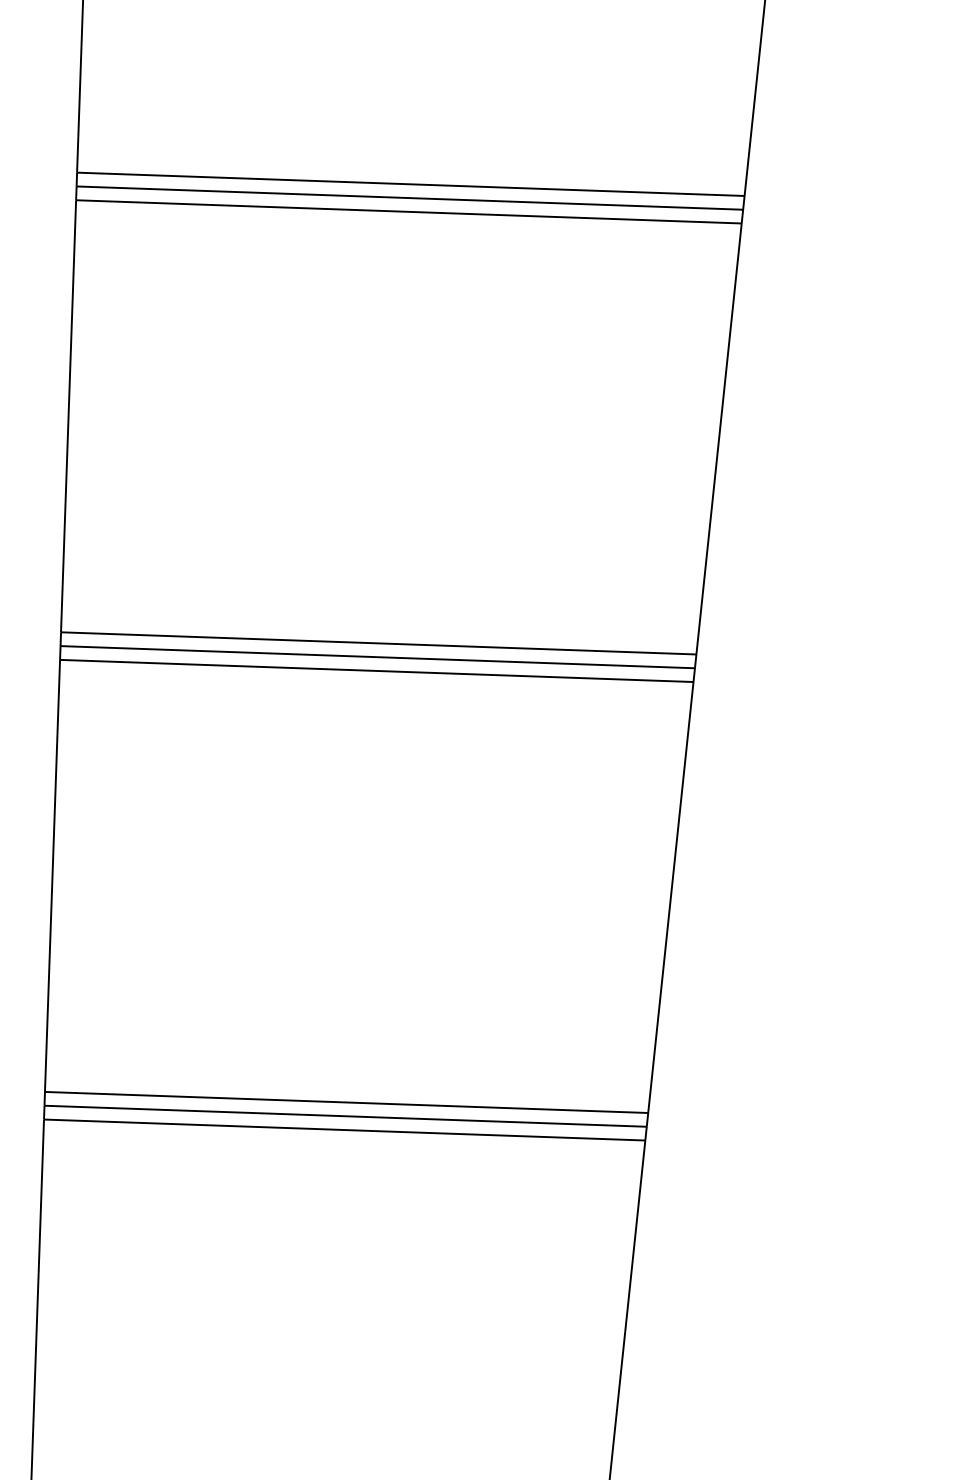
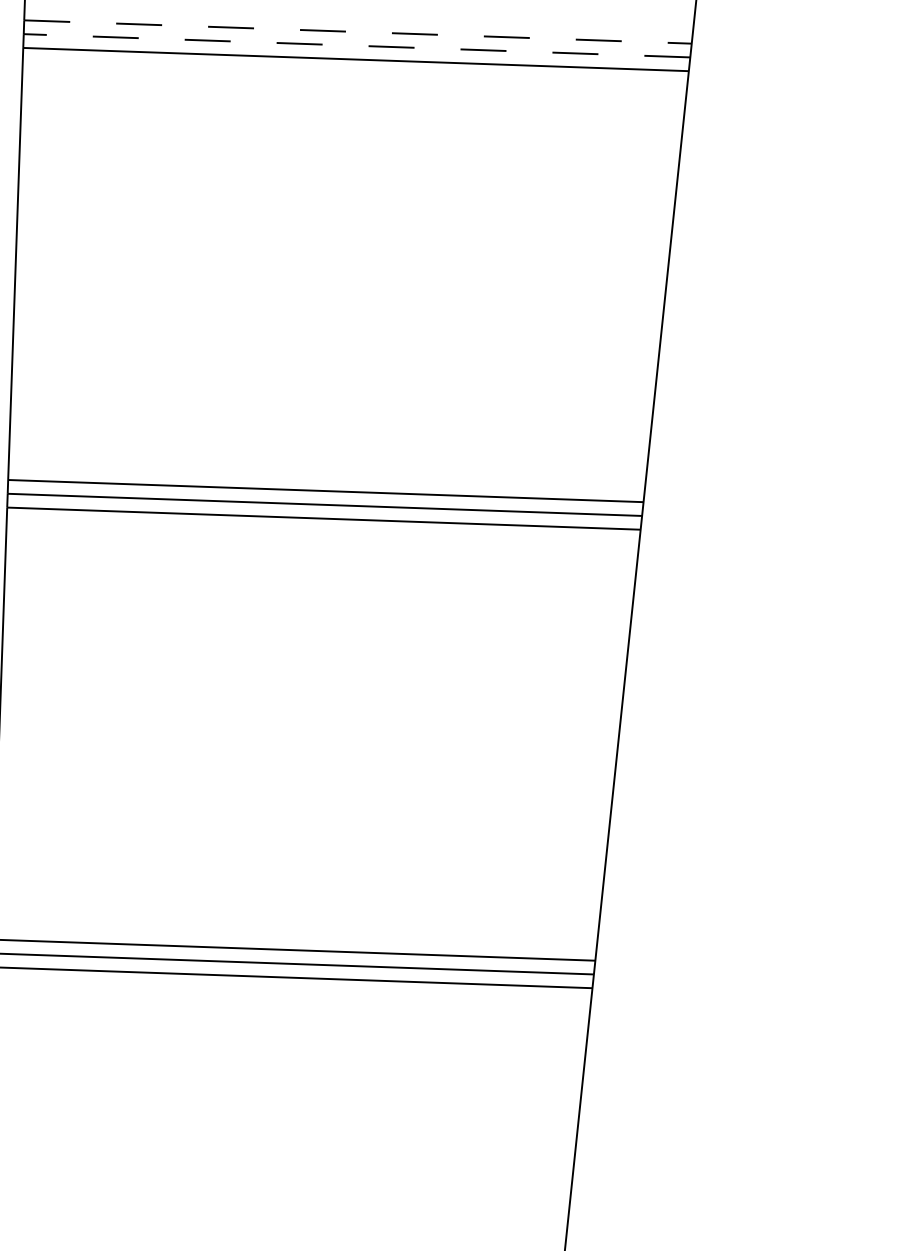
line: (410, 184) -> (357, 32), solid -> dashed
line: (409, 198) -> (356, 46), solid -> dashed

